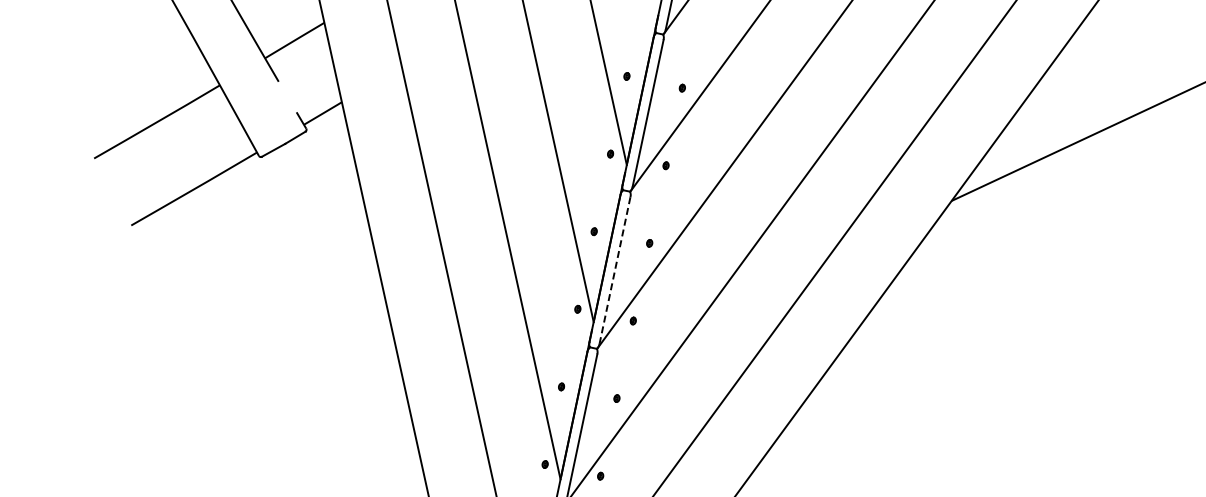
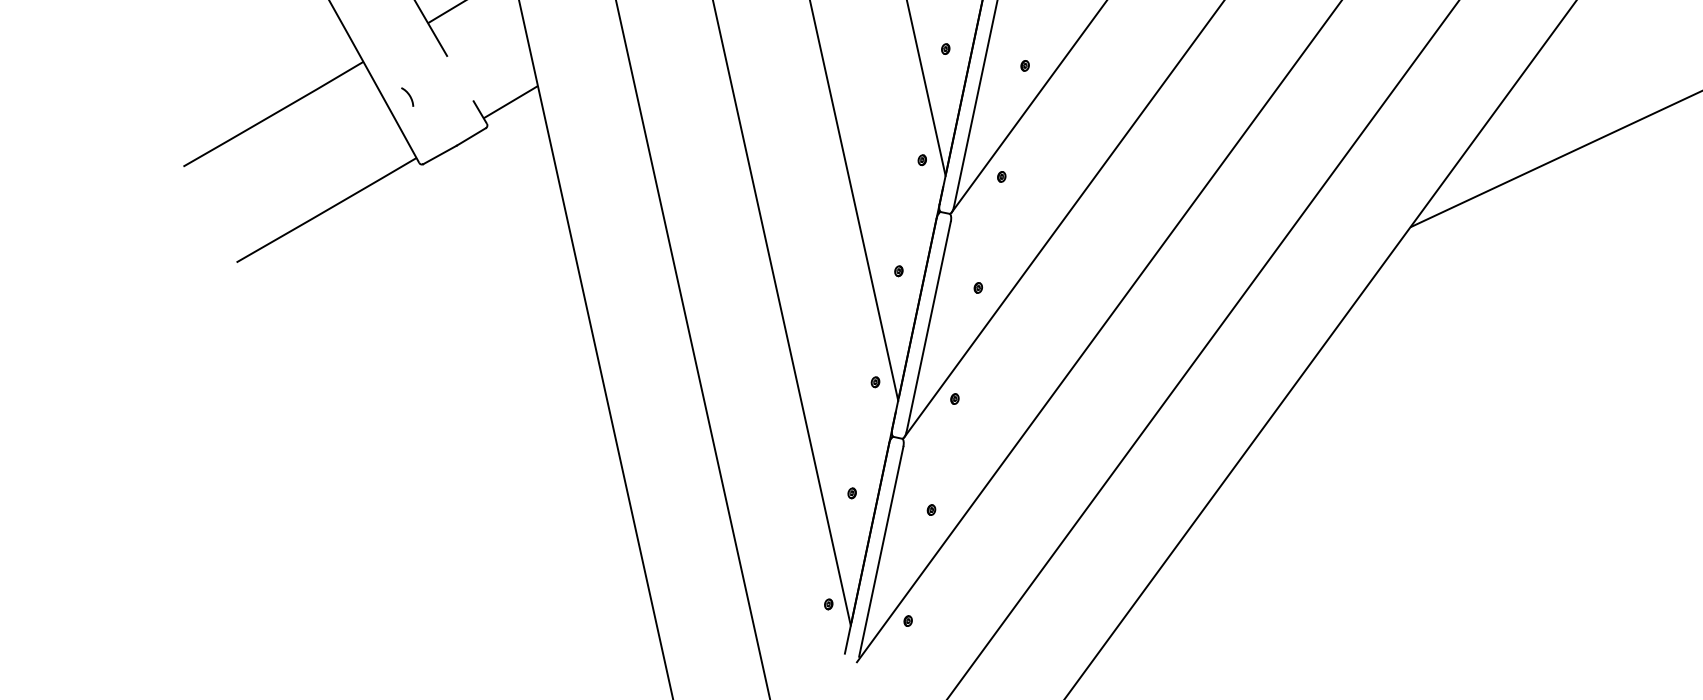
curve: (250, 108) -> (407, 95), added
line: (614, 270) -> (927, 326), dashed -> solid

